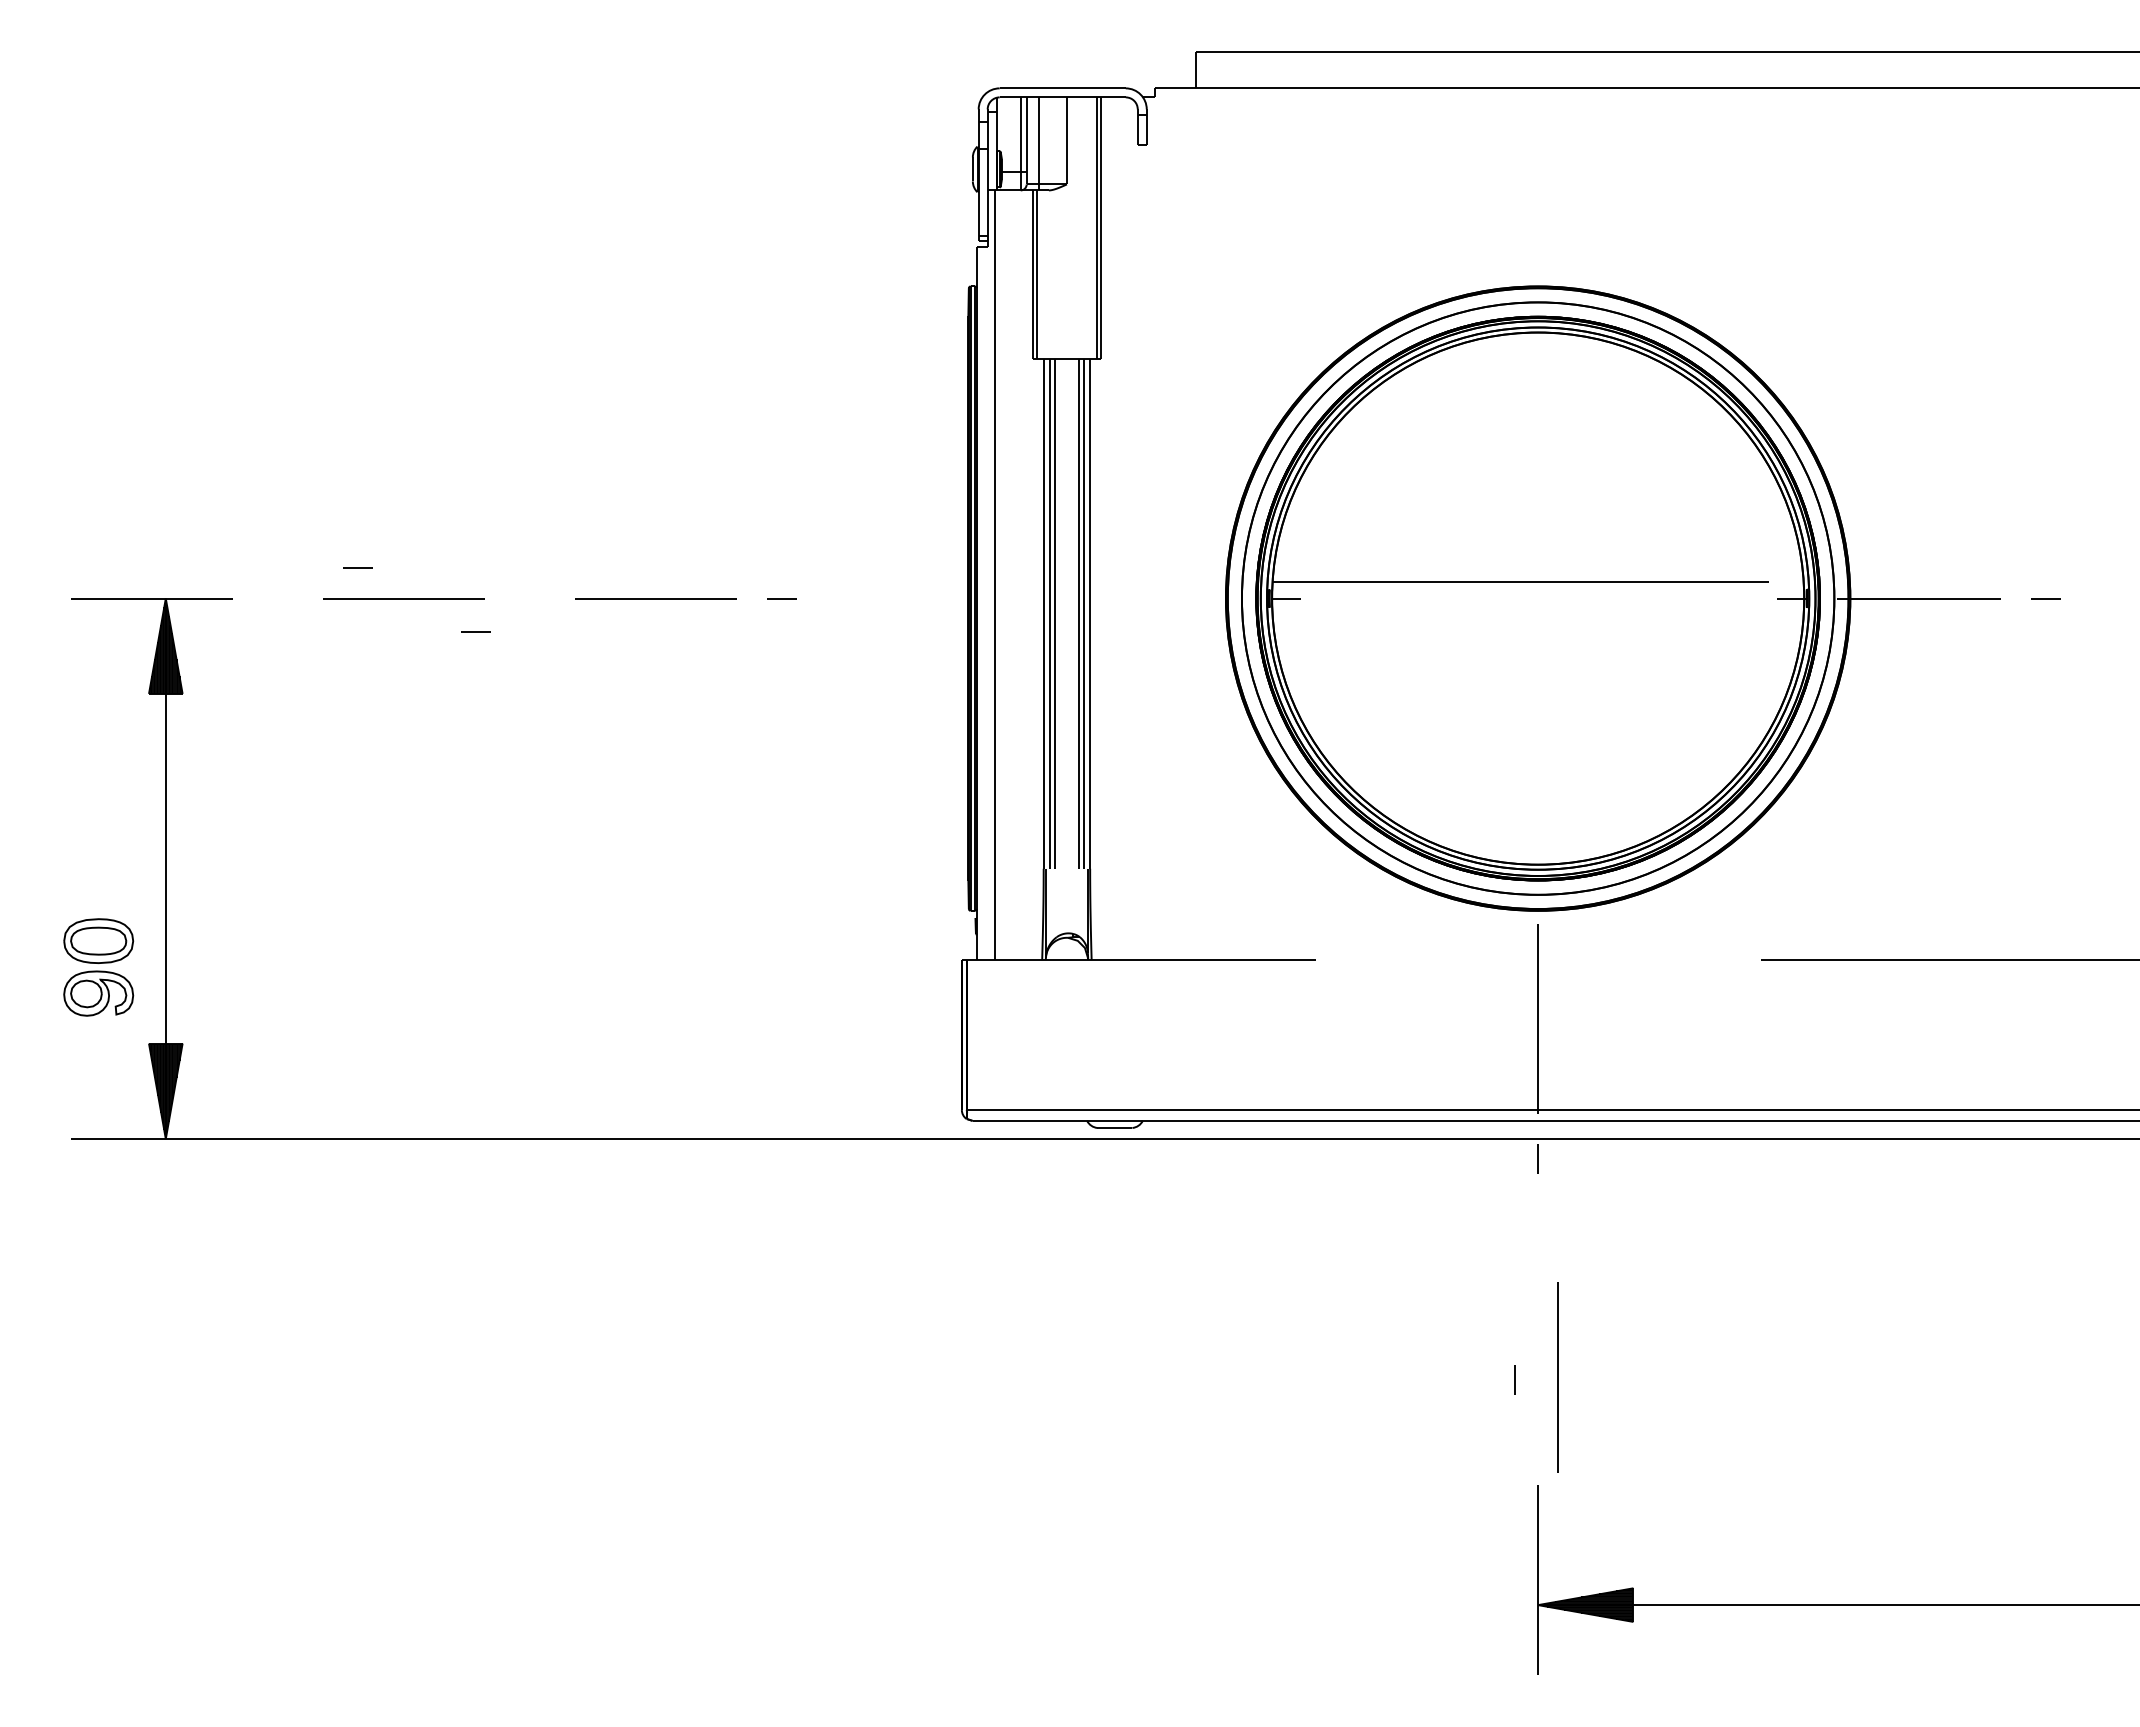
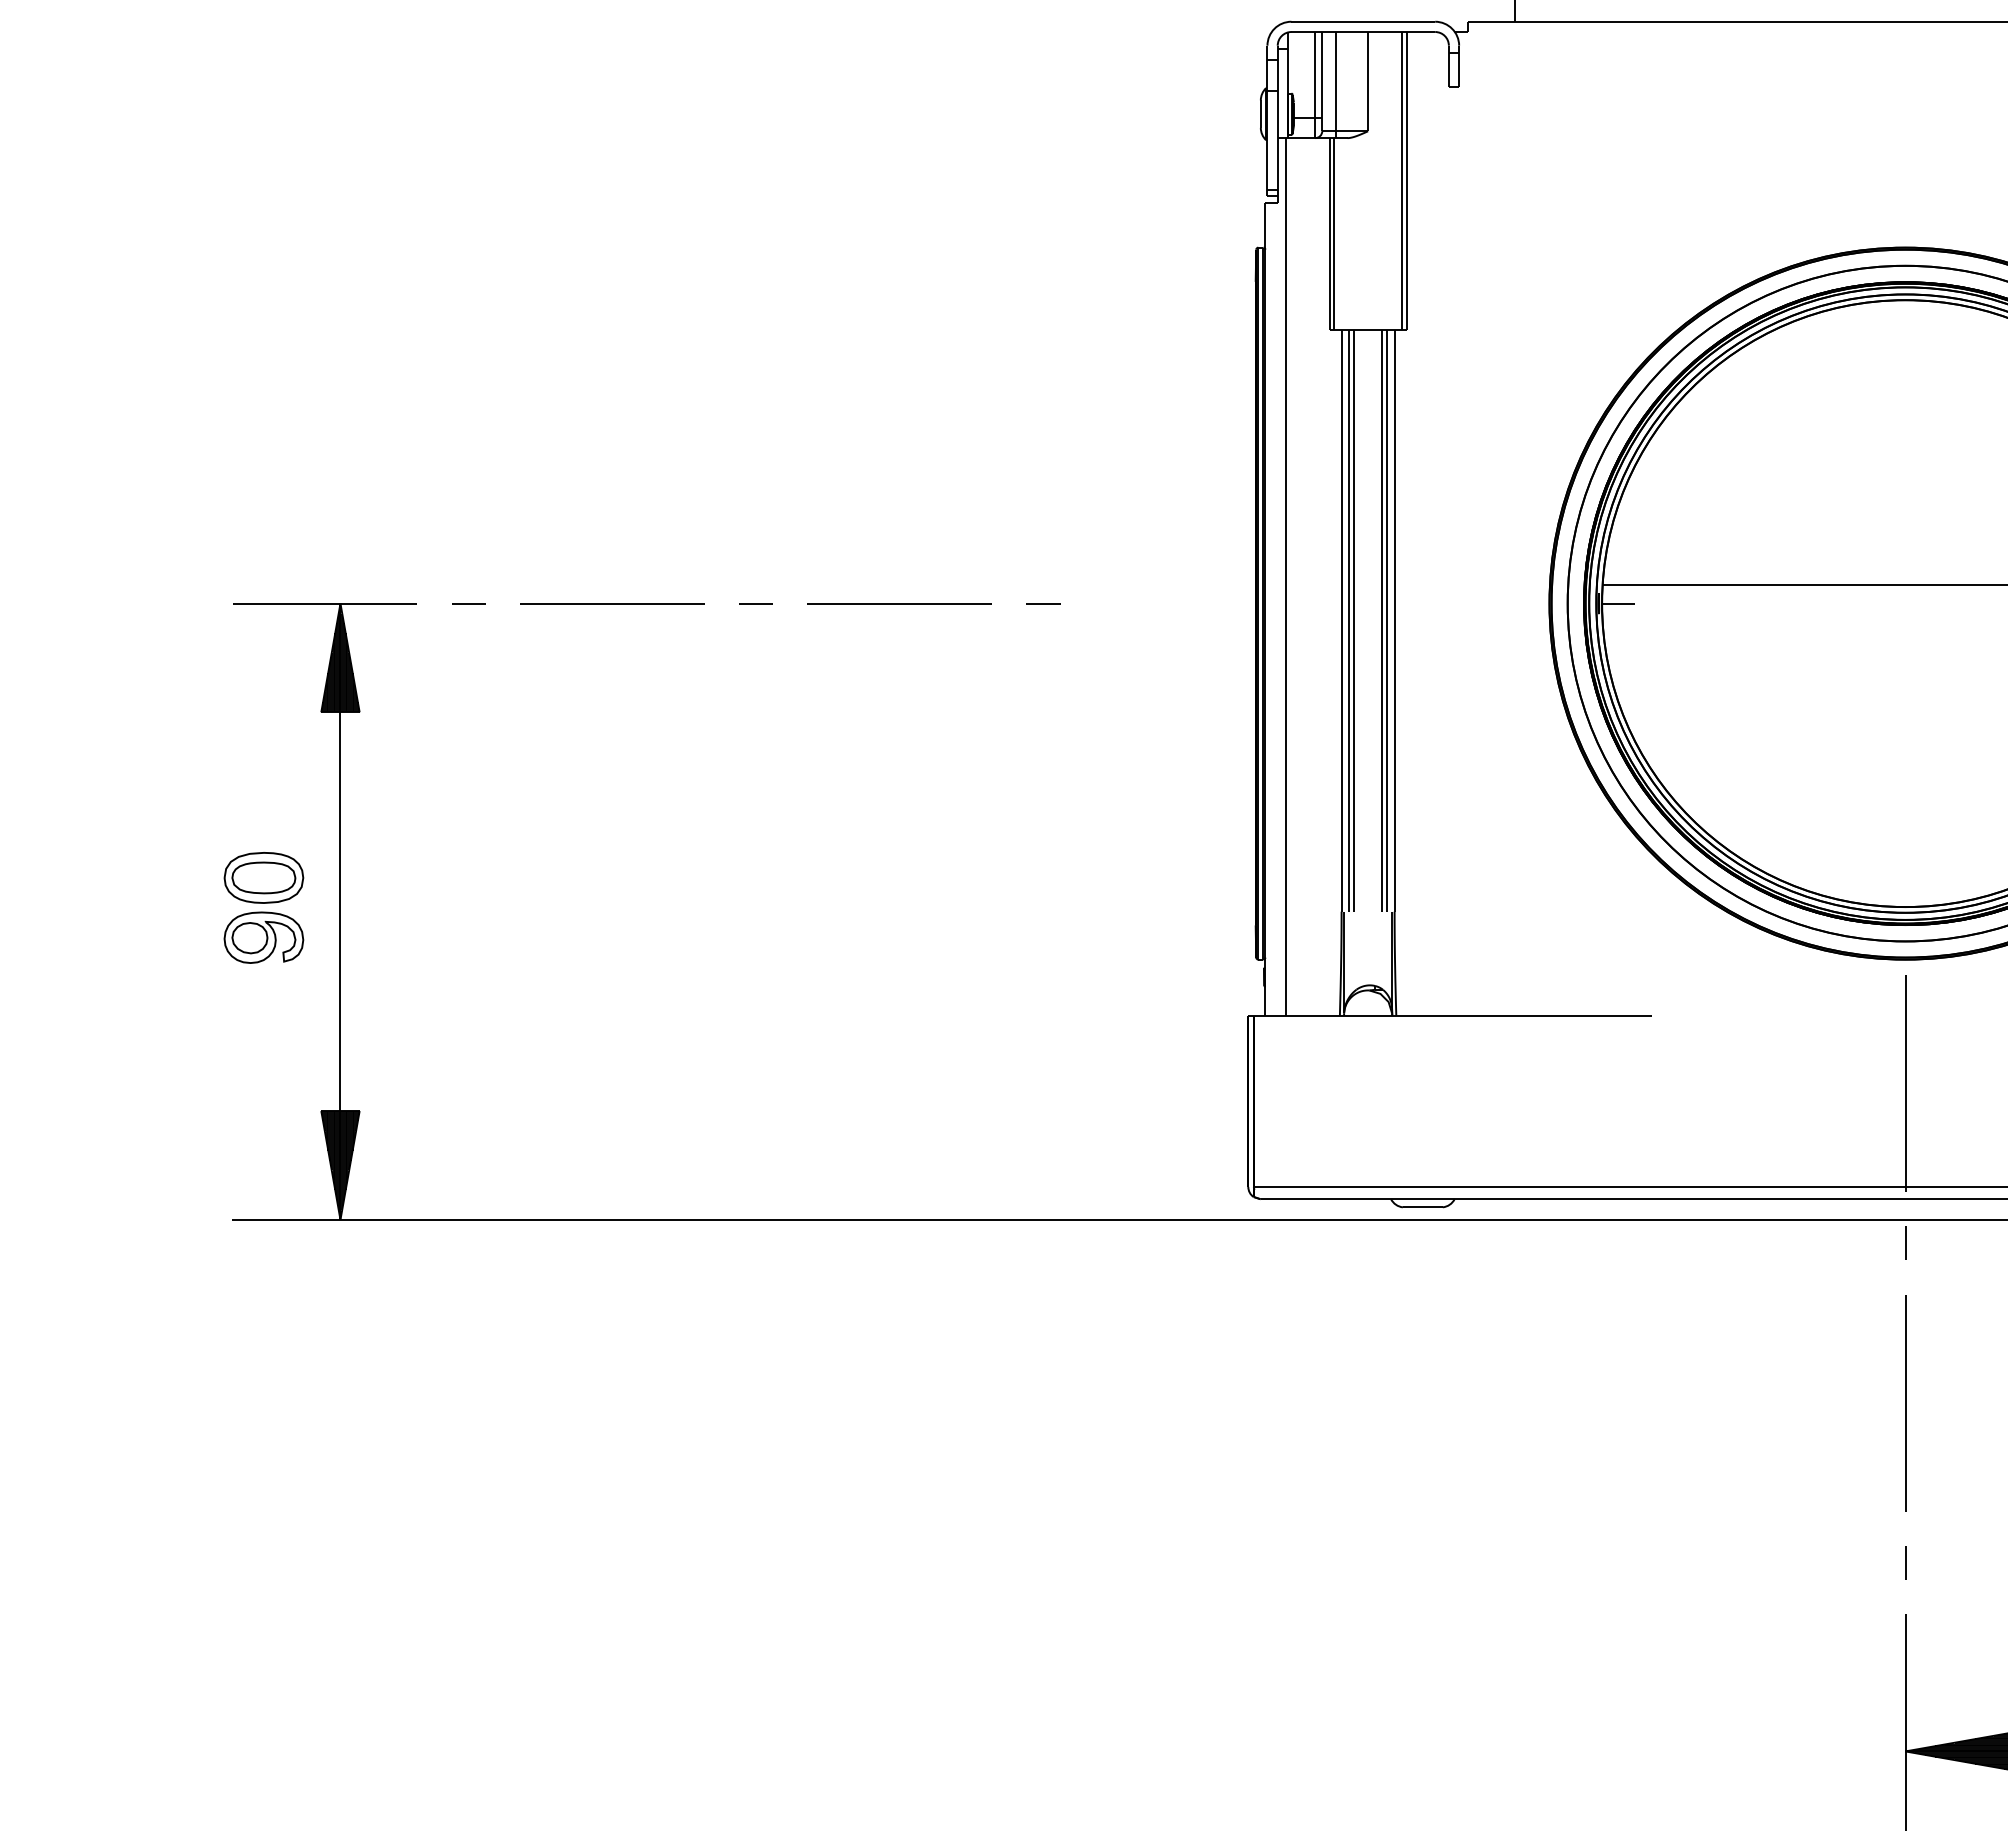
line: (357, 567) -> (467, 603), moved
line: (475, 631) -> (755, 603), moved
part: (98, 967) -> (263, 907), moved
line: (1557, 1377) -> (1904, 1402), moved
line: (1514, 1379) -> (1904, 1562), moved

